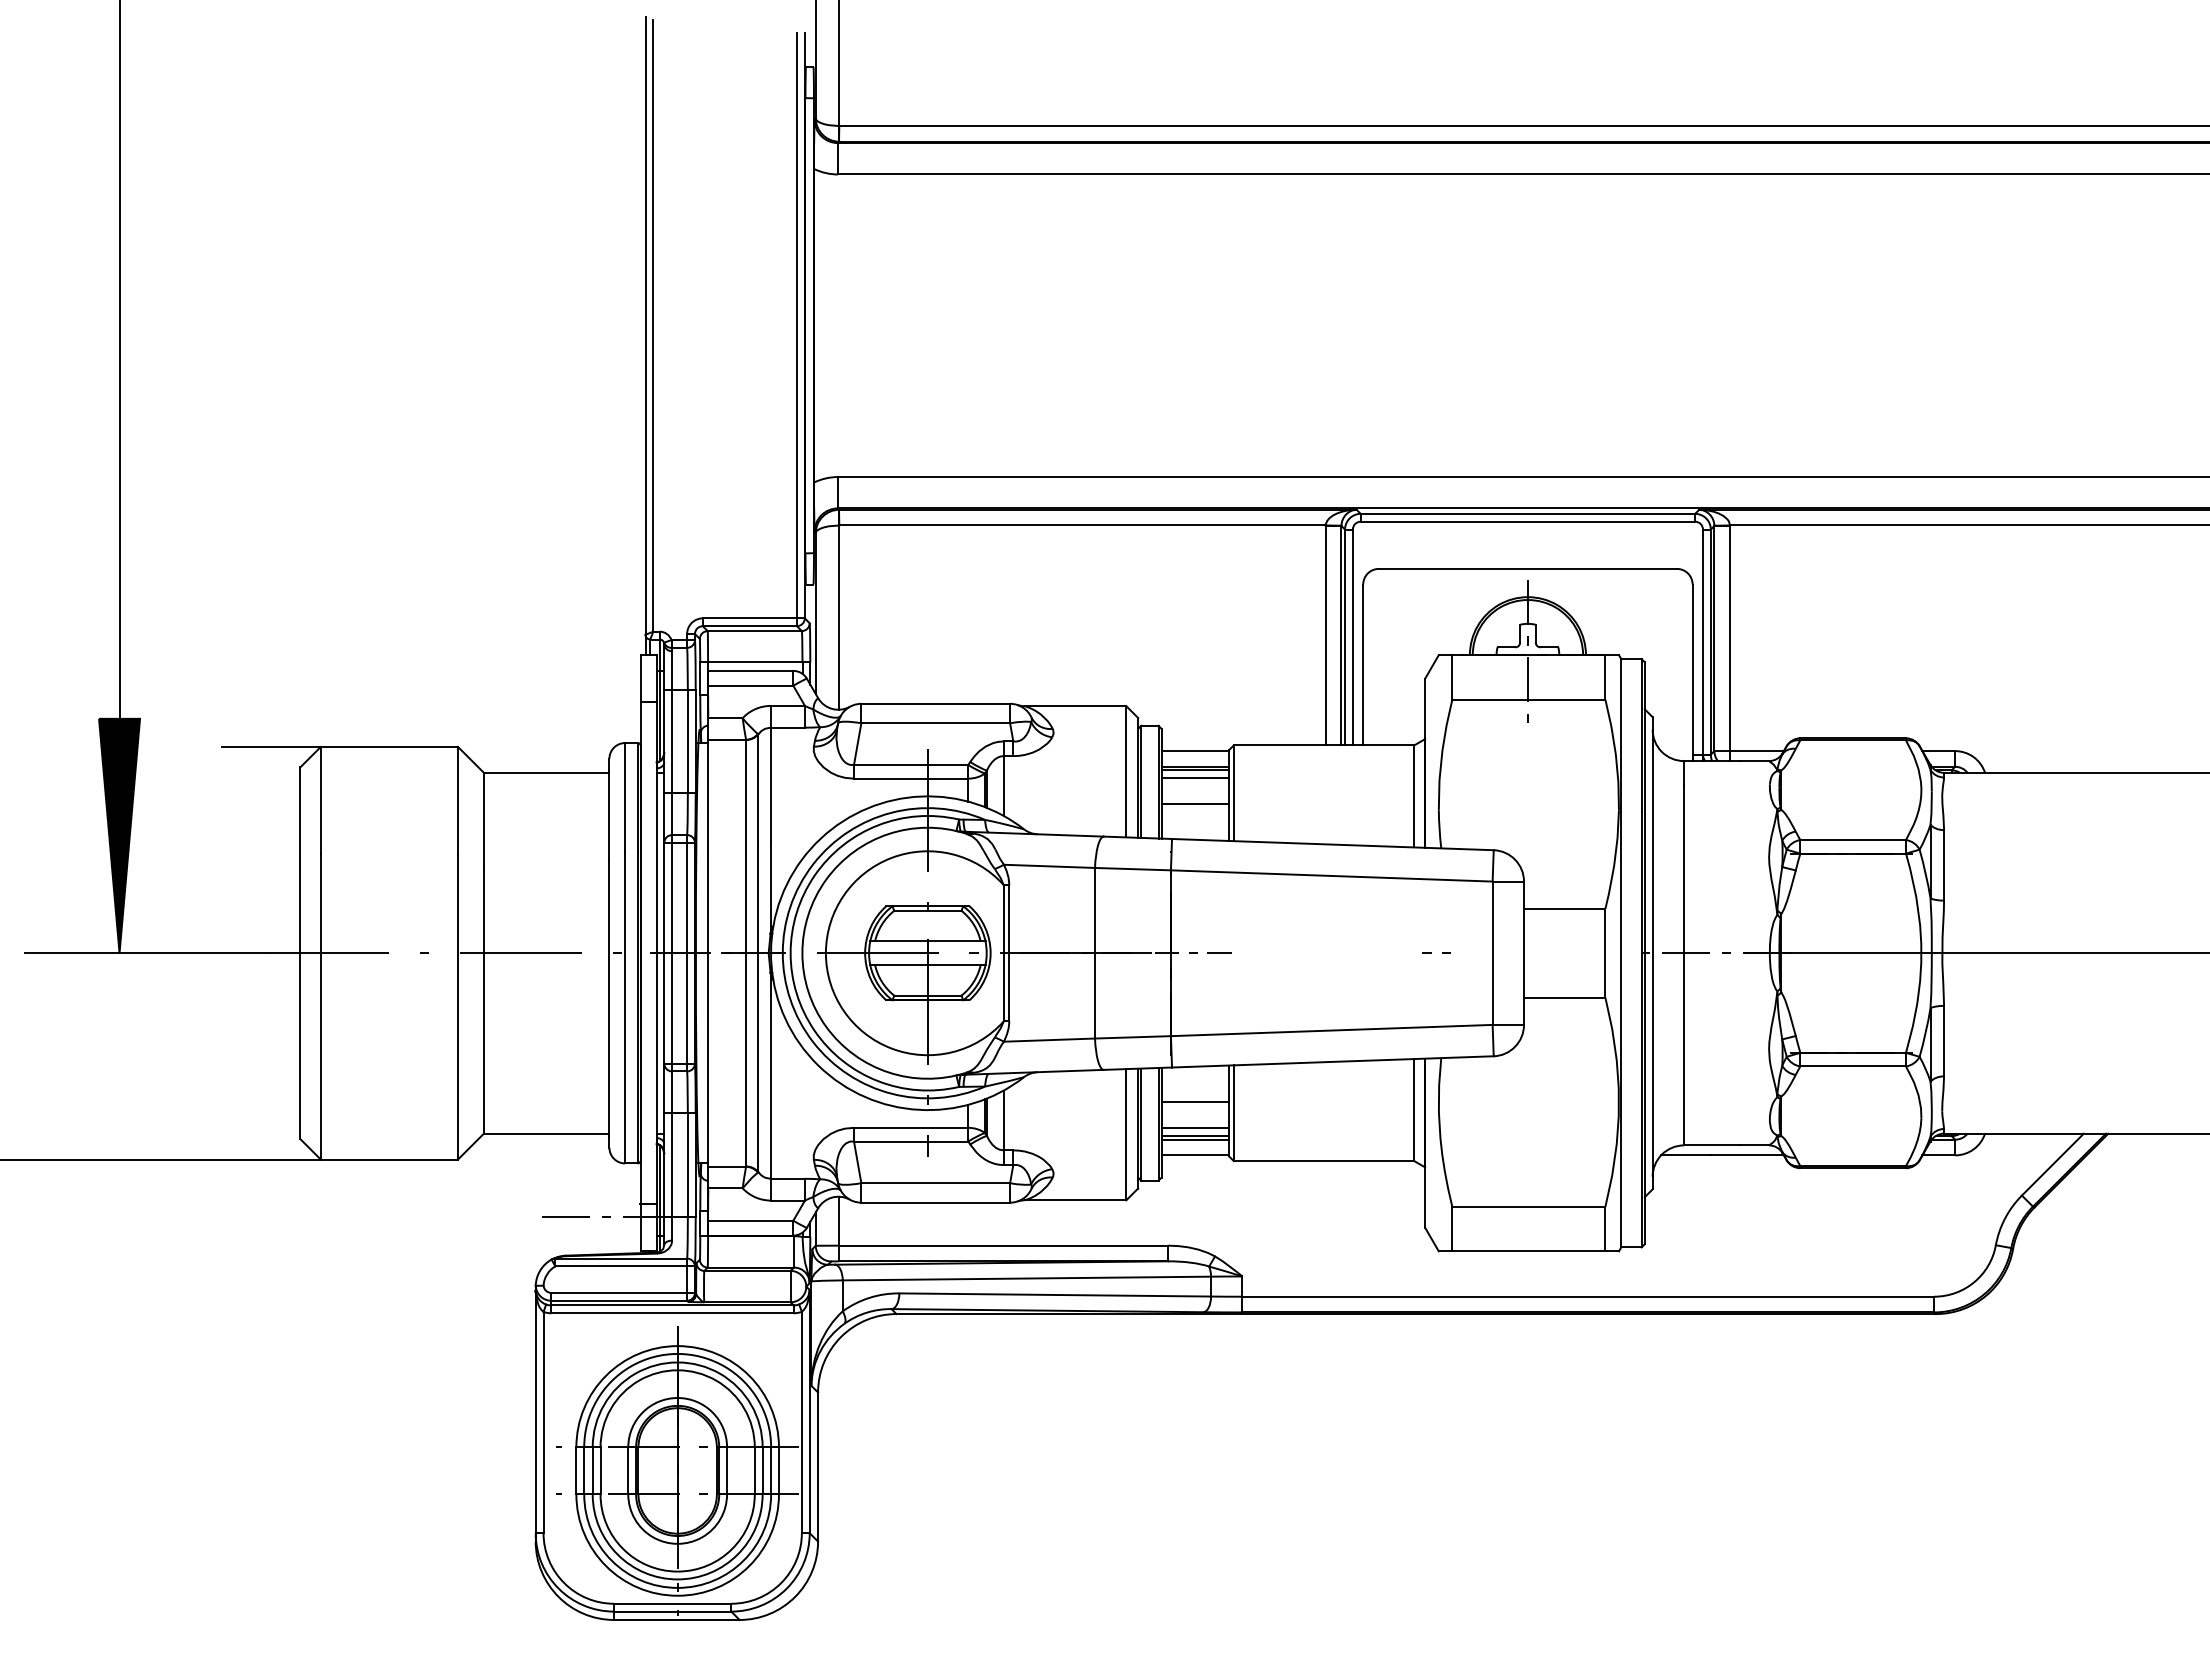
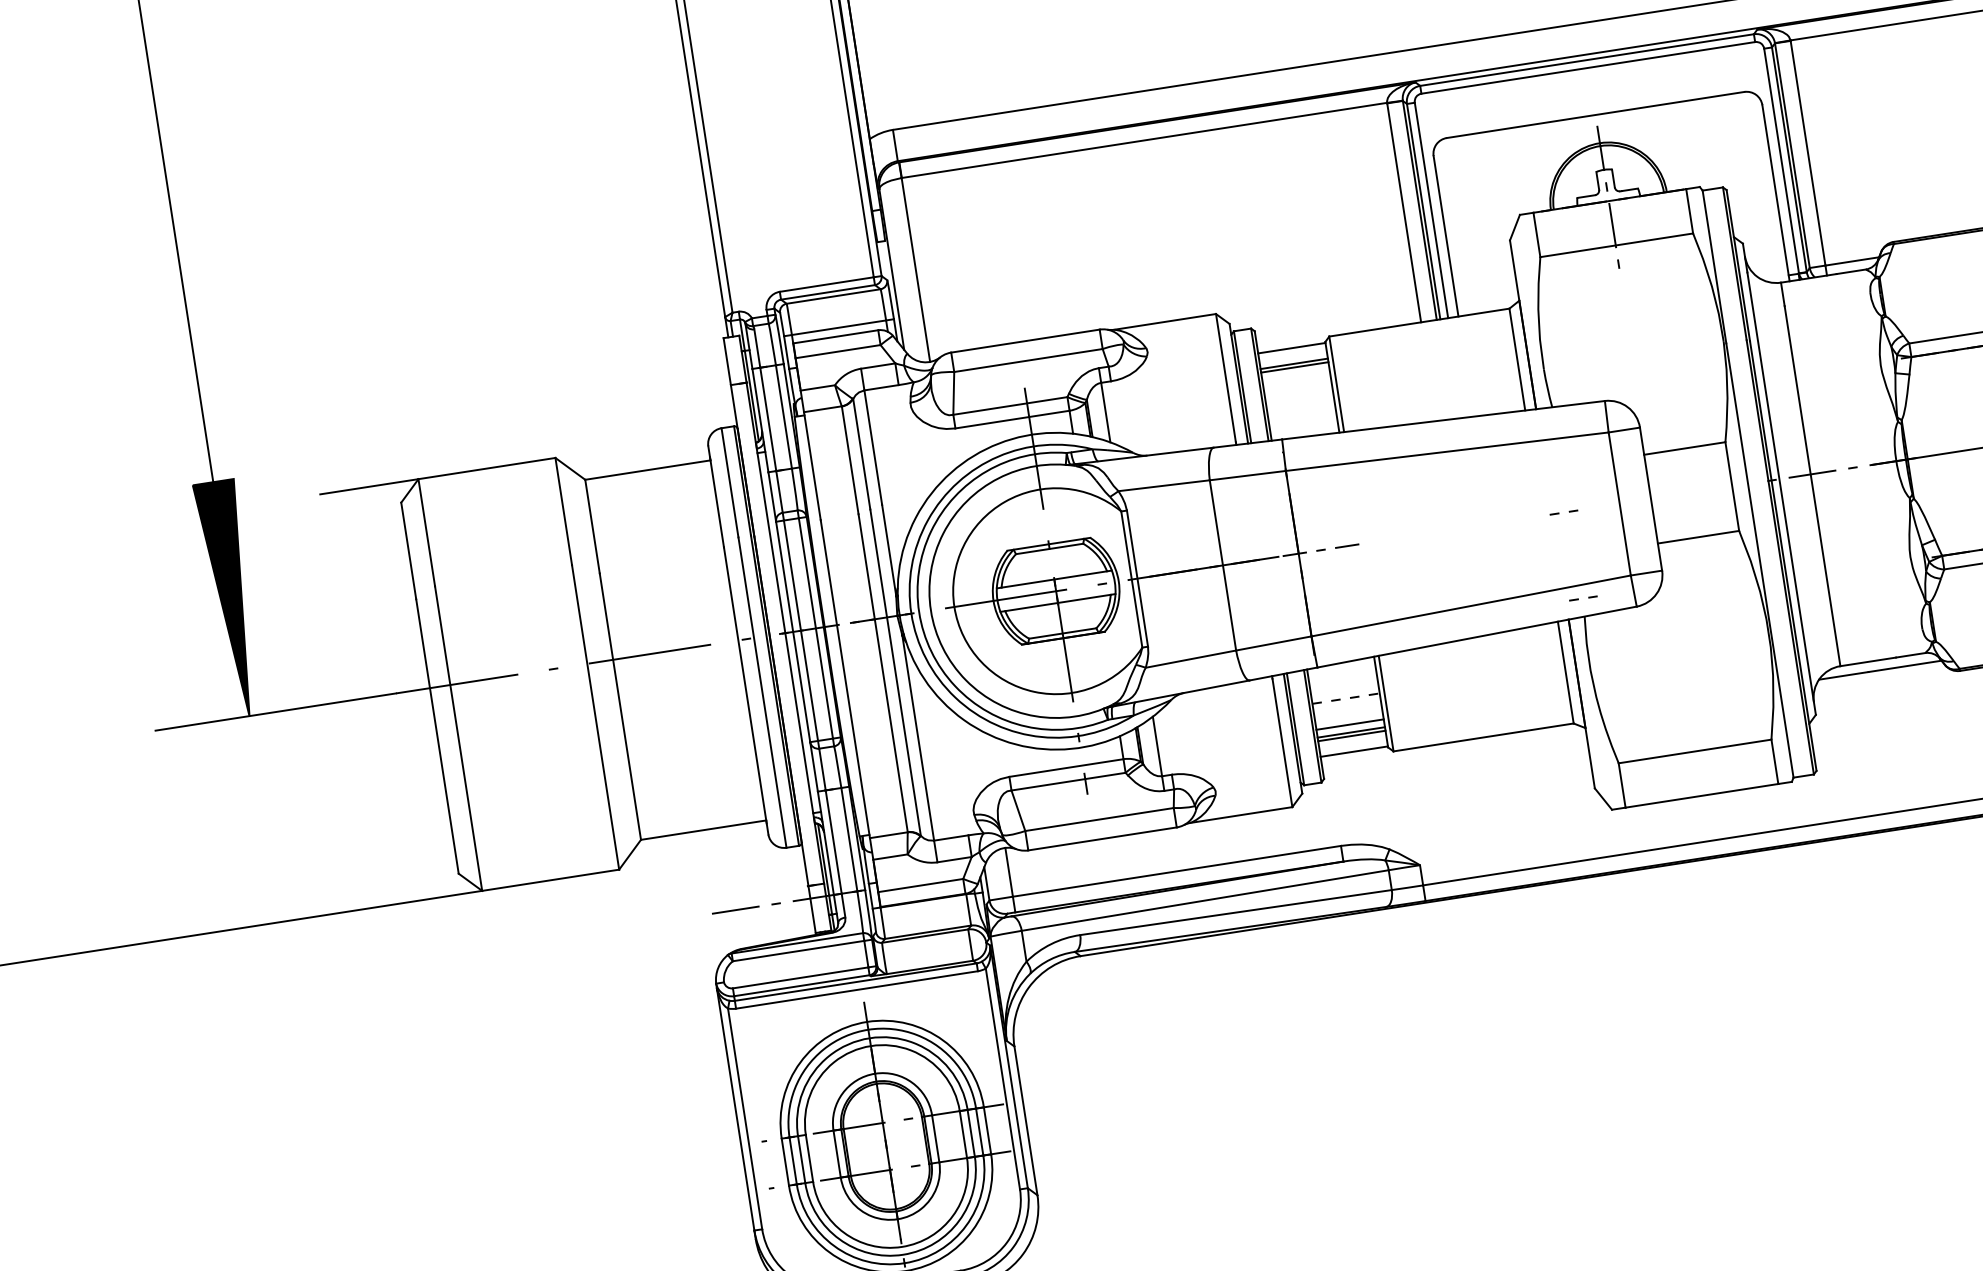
line: (1195, 778) -> (1296, 375), removed
line: (1195, 804) -> (1300, 401), removed
line: (1437, 1039) -> (1578, 598), added
line: (1195, 1102) -> (1346, 698), solid -> dashed

